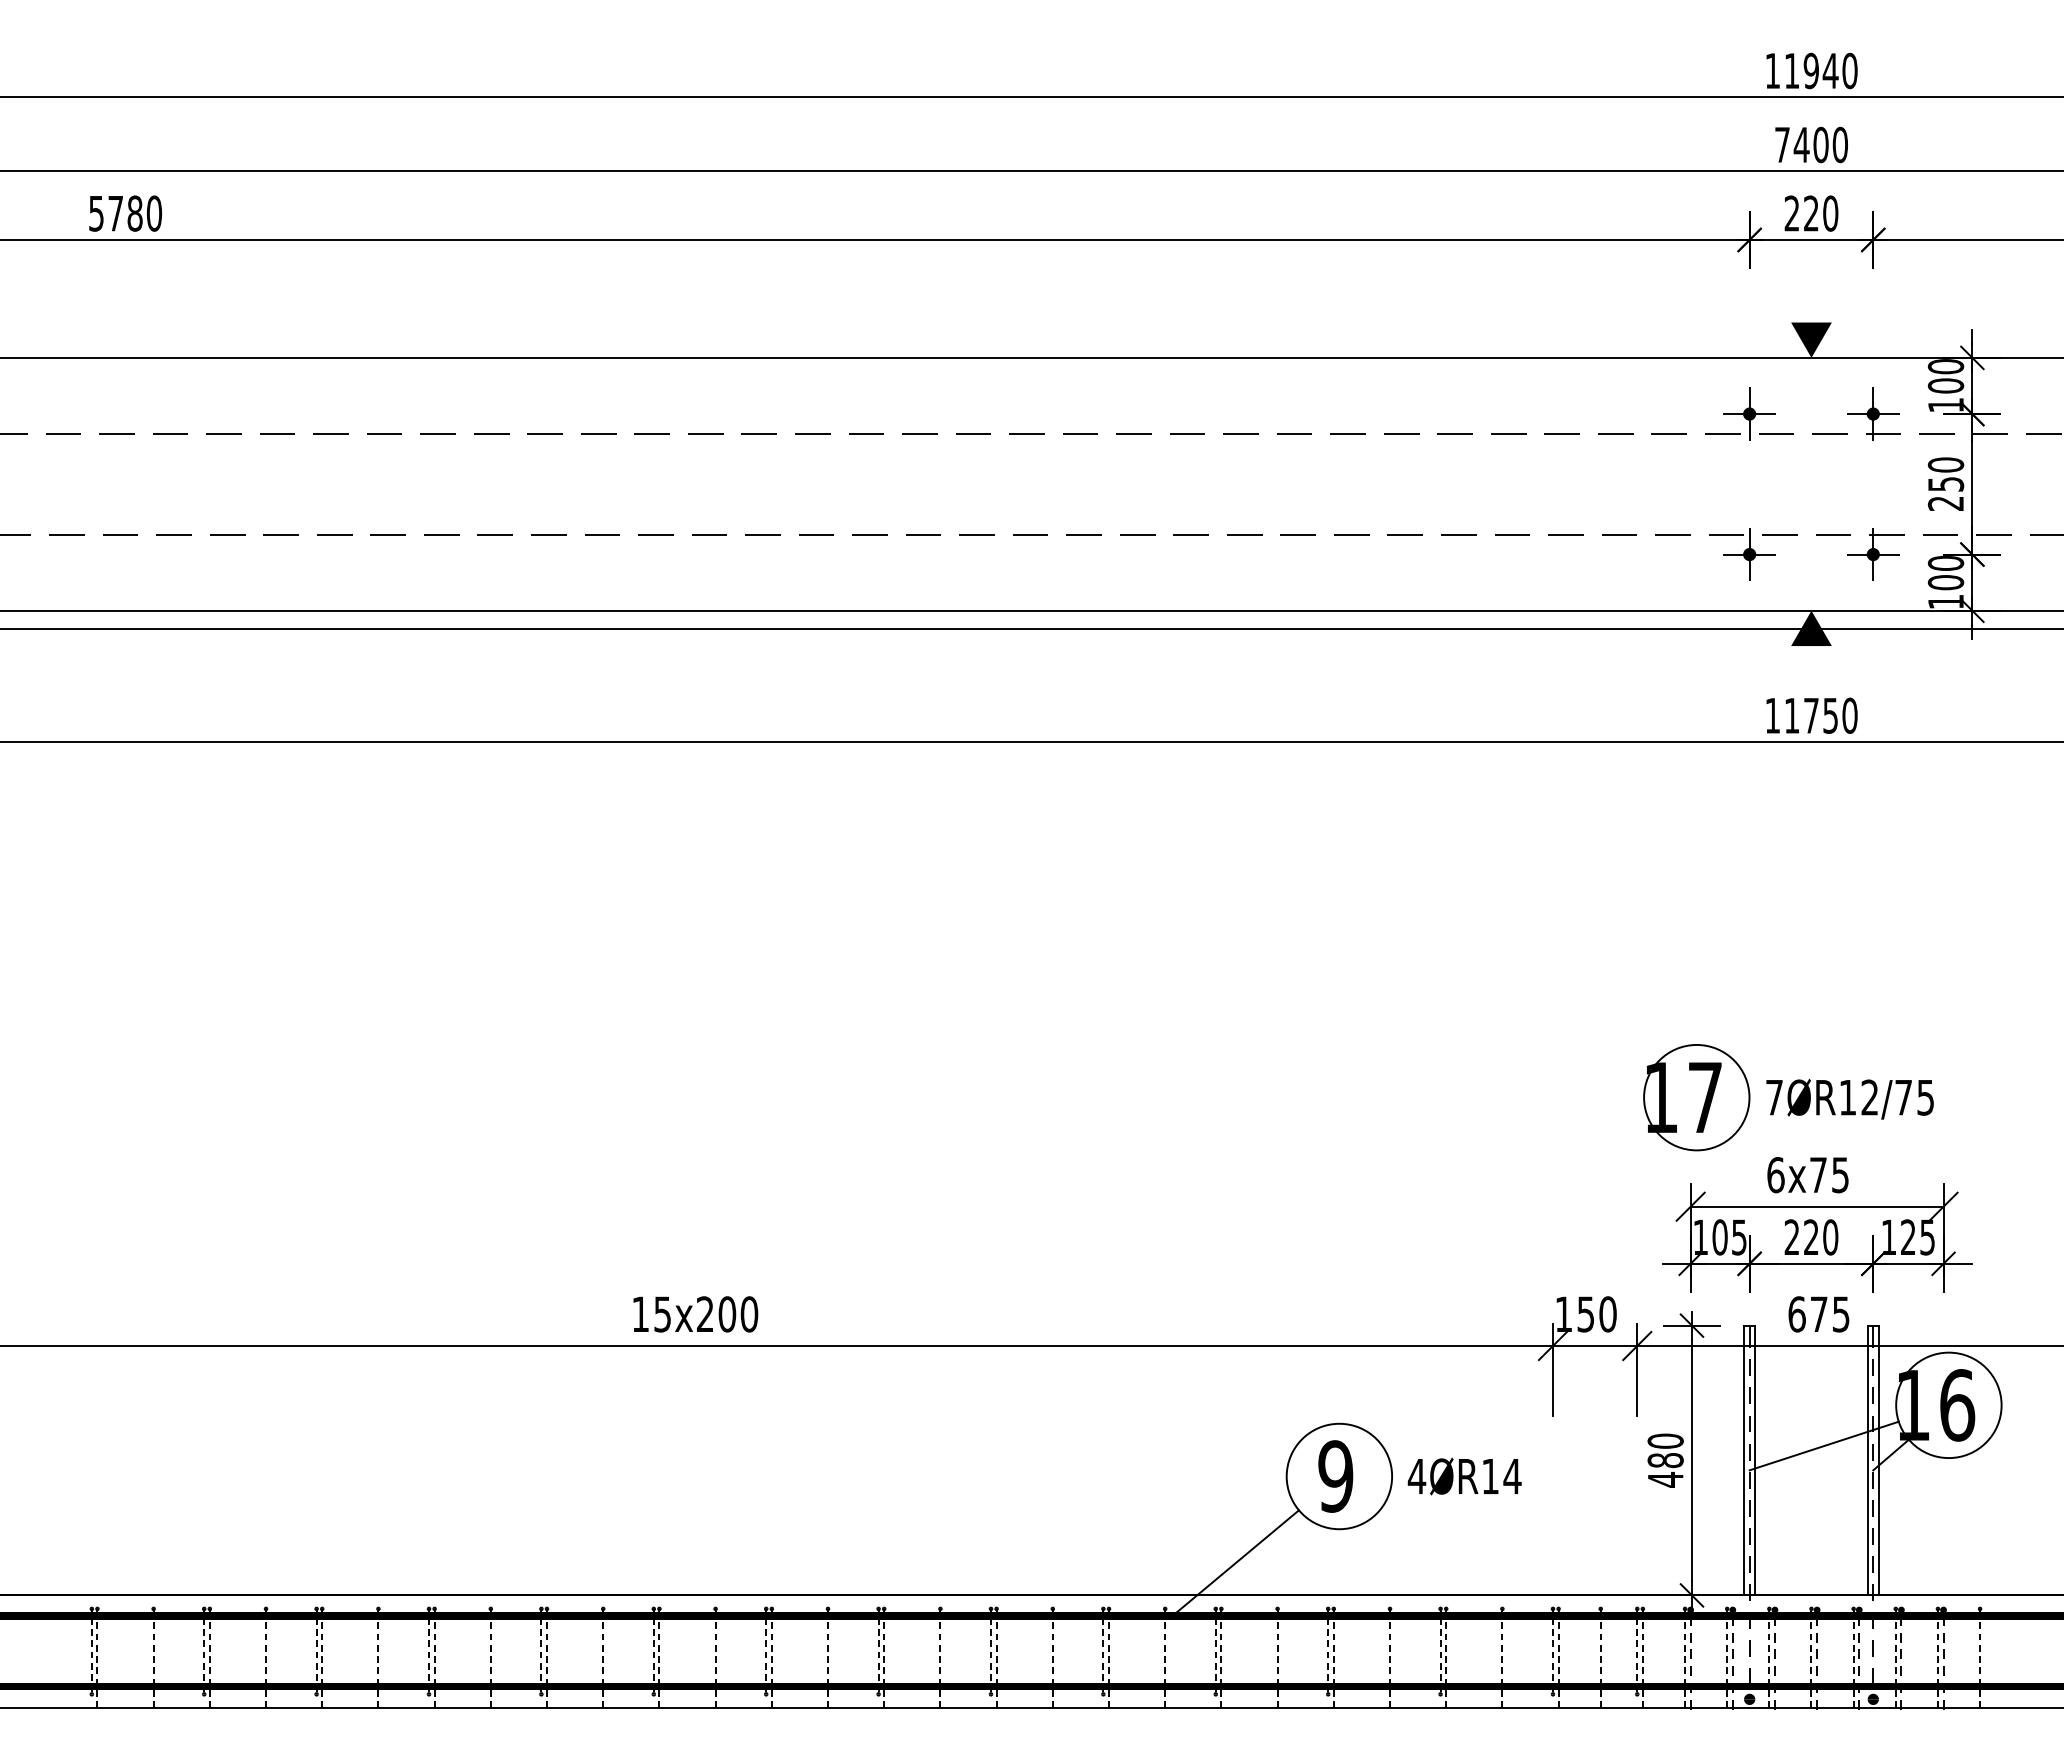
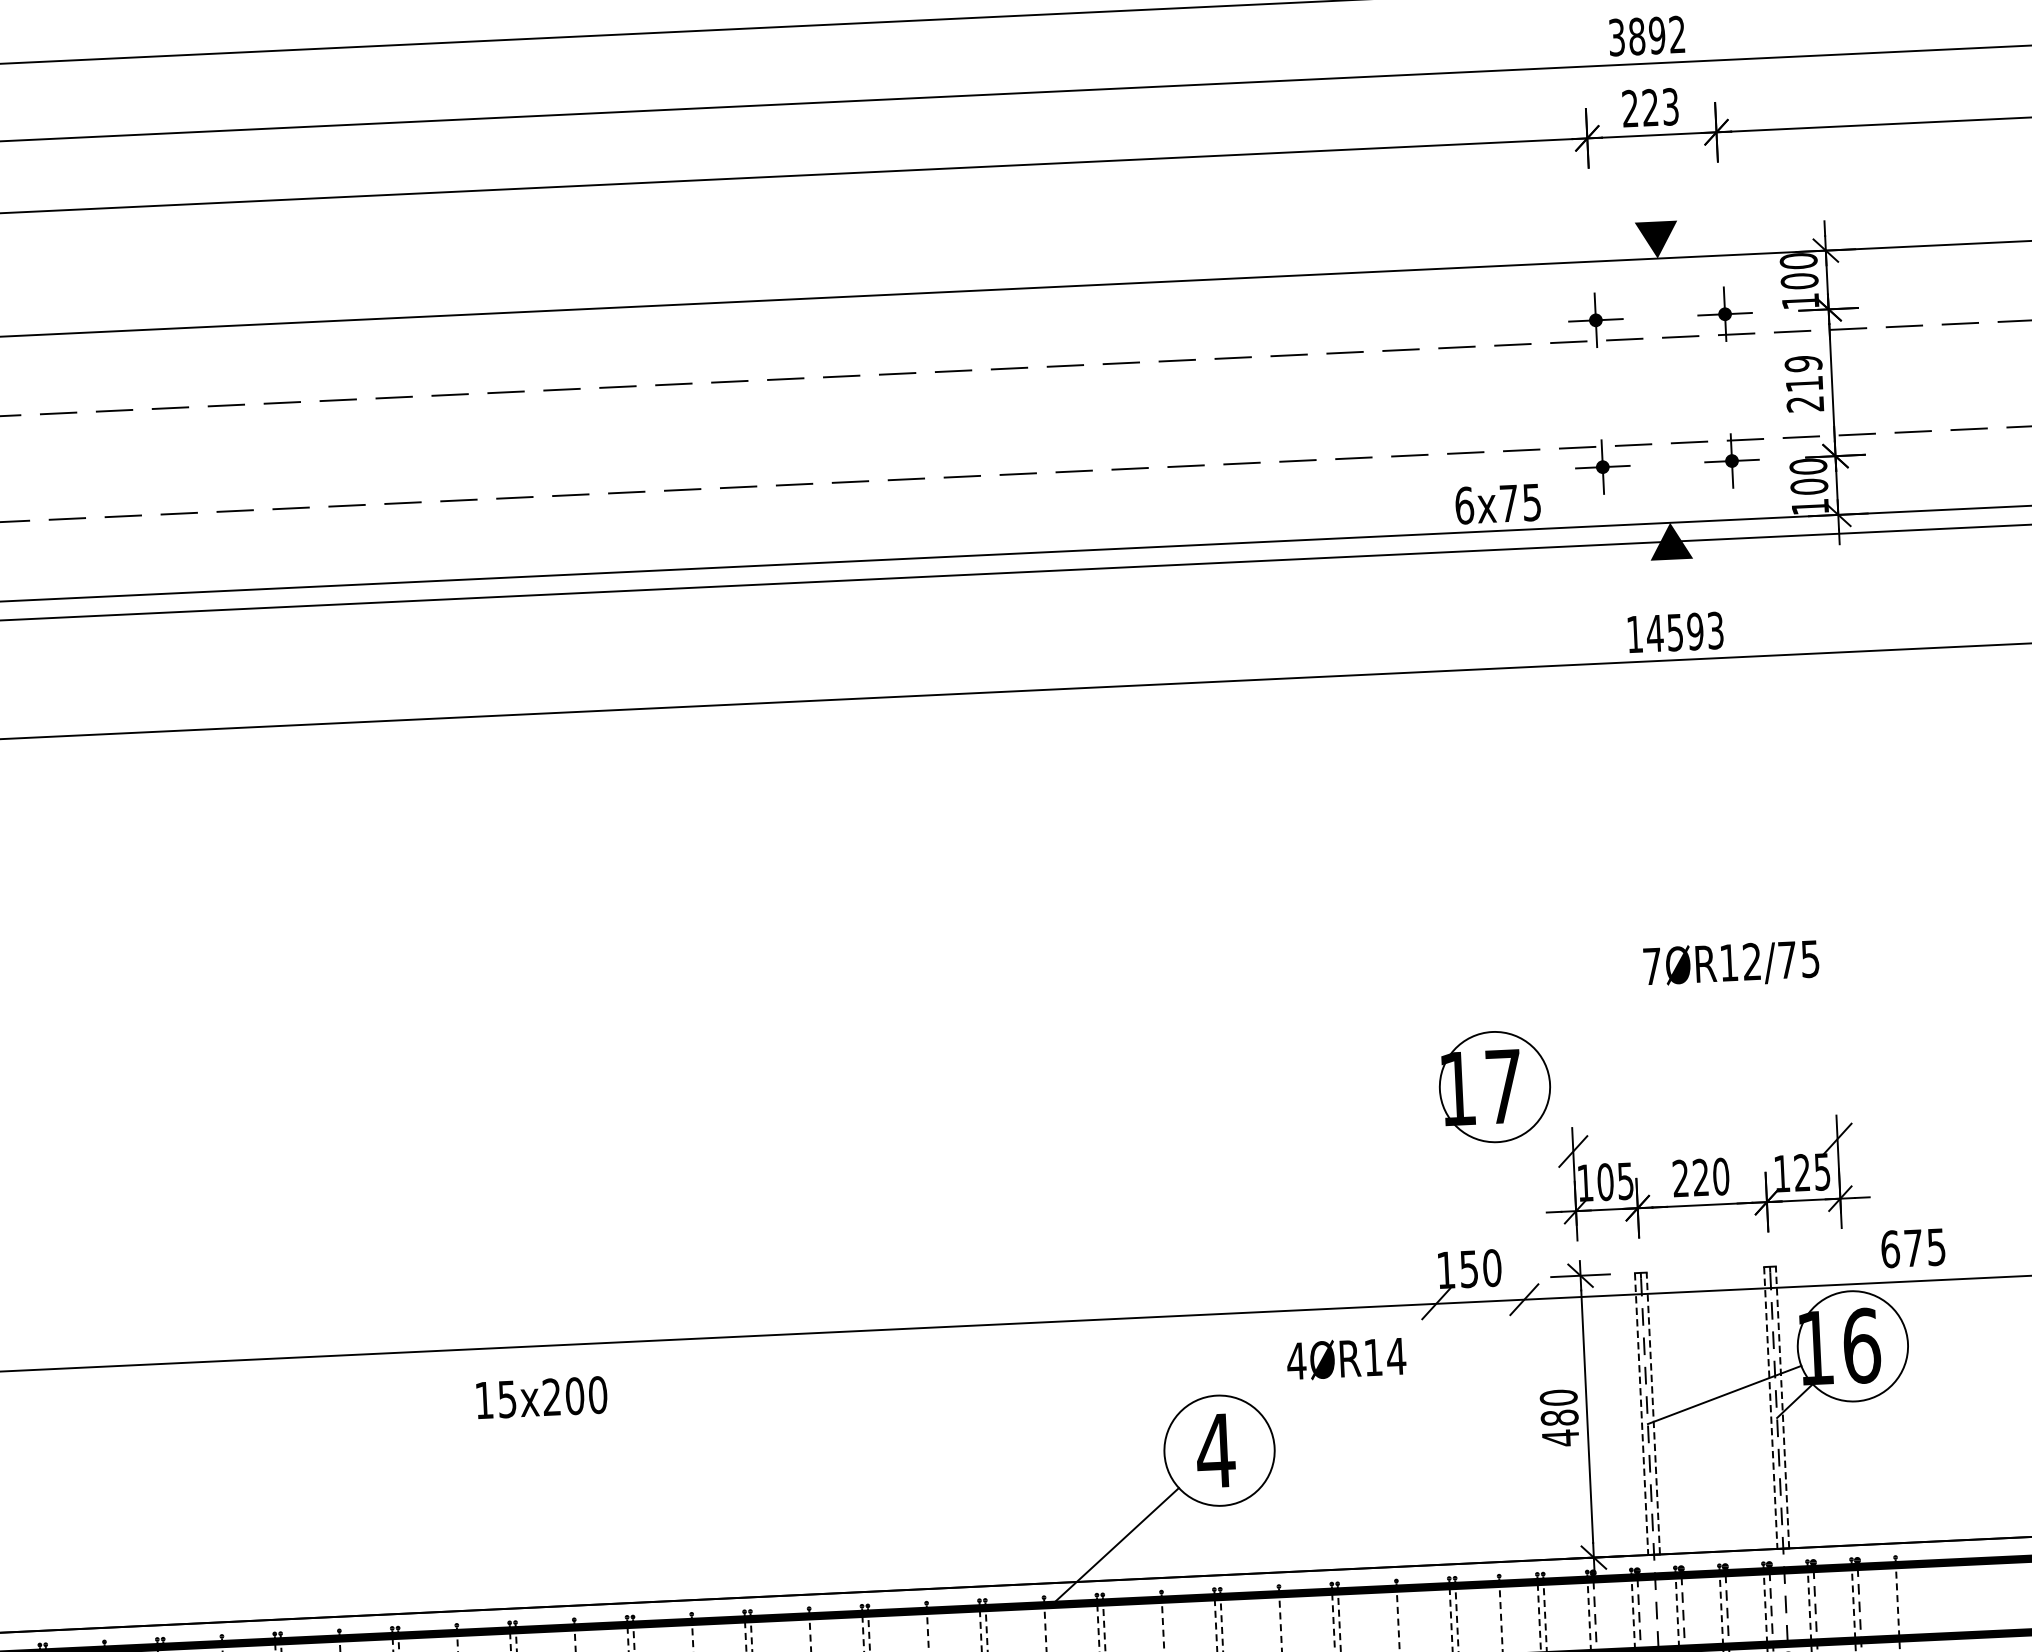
text: (1811, 144) -> (1647, 35), 7400 -> 3892
text: (1830, 213) -> (1670, 106), 220 -> 223
text: (1946, 474) -> (1804, 373), 250 -> 219
text: (1820, 715) -> (1684, 631), 11750 -> 14593
part: (1696, 1097) -> (1494, 1086), moved
text: (1849, 1098) -> (1730, 963), moved
text: (1807, 1175) -> (1497, 504), moved
line: (1816, 1206) -> (1704, 1145), removed
text: (695, 1314) -> (541, 1397), moved
text: (1818, 1314) -> (1912, 1248), moved
line: (1552, 1369) -> (1436, 1328), removed
line: (1637, 1369) -> (1525, 1324), removed
line: (1744, 1460) -> (1642, 1414), solid -> dashed
line: (1755, 1460) -> (1653, 1413), solid -> dashed
line: (1867, 1460) -> (1770, 1407), solid -> dashed
line: (1878, 1460) -> (1782, 1407), solid -> dashed
text: (1335, 1476) -> (1215, 1450), 9 -> 4
text: (1464, 1476) -> (1346, 1358), moved

